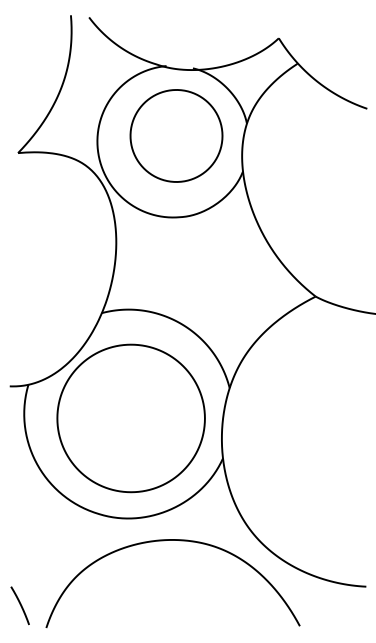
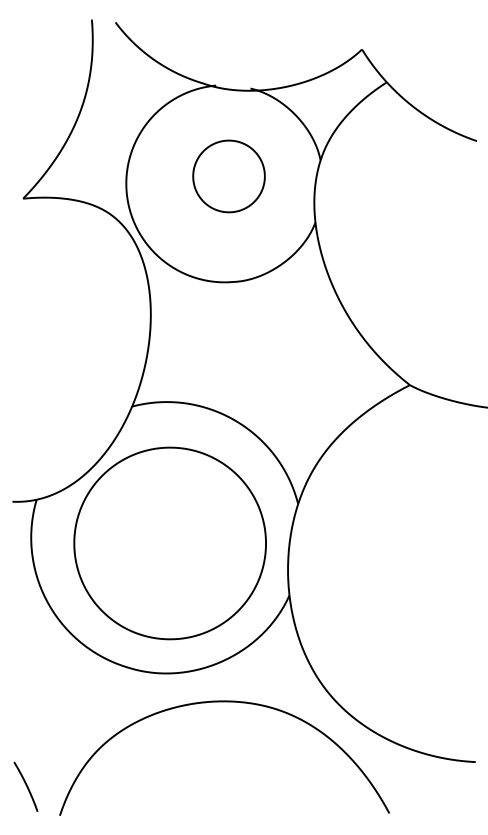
part: (176, 136) -> (228, 176), size x0.6

